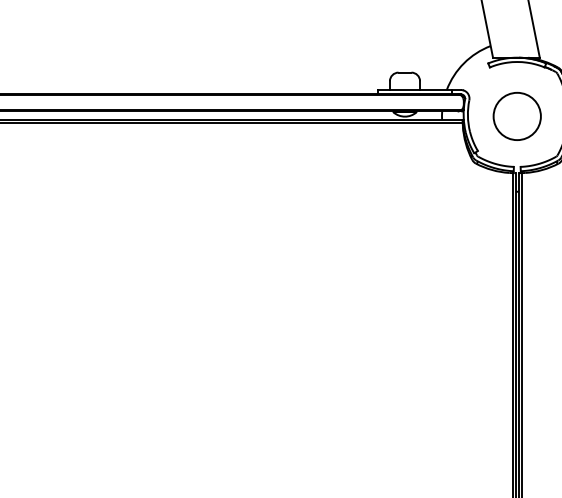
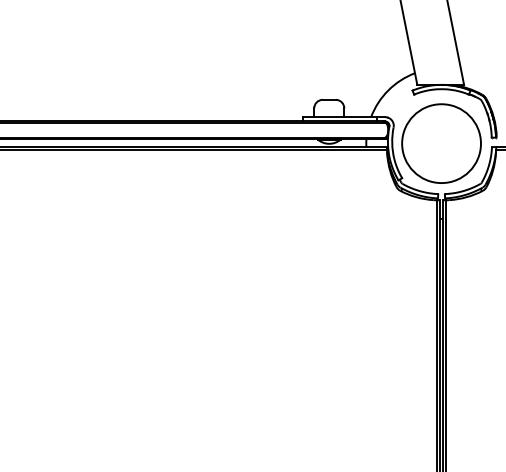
circle: (516, 116) -> (440, 143), size x1.67

